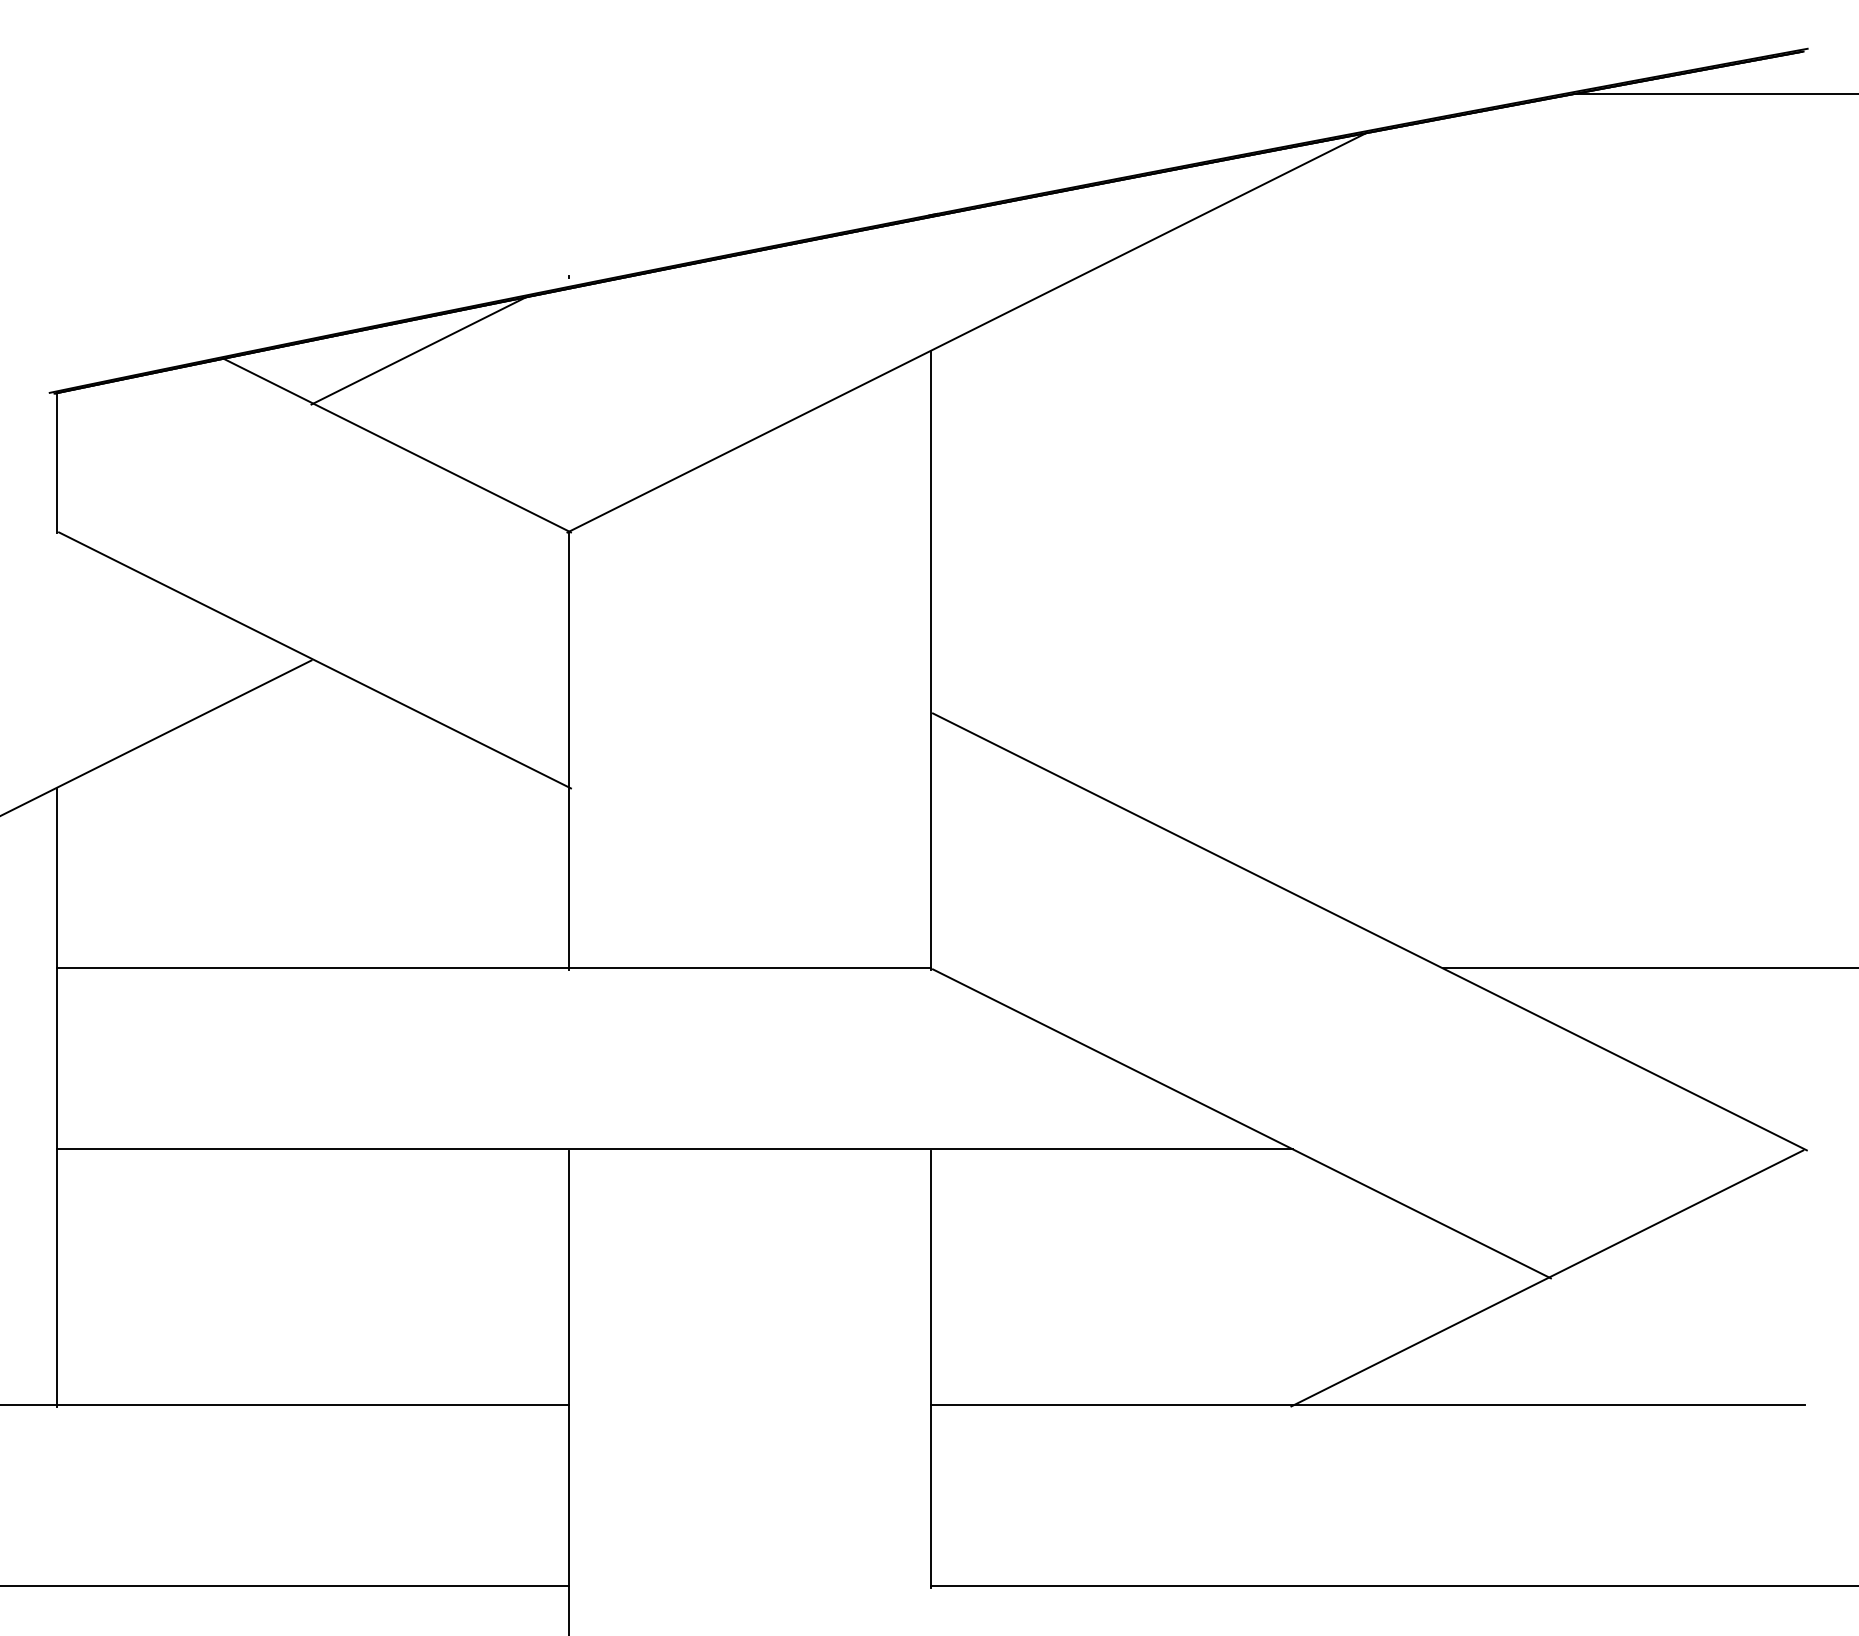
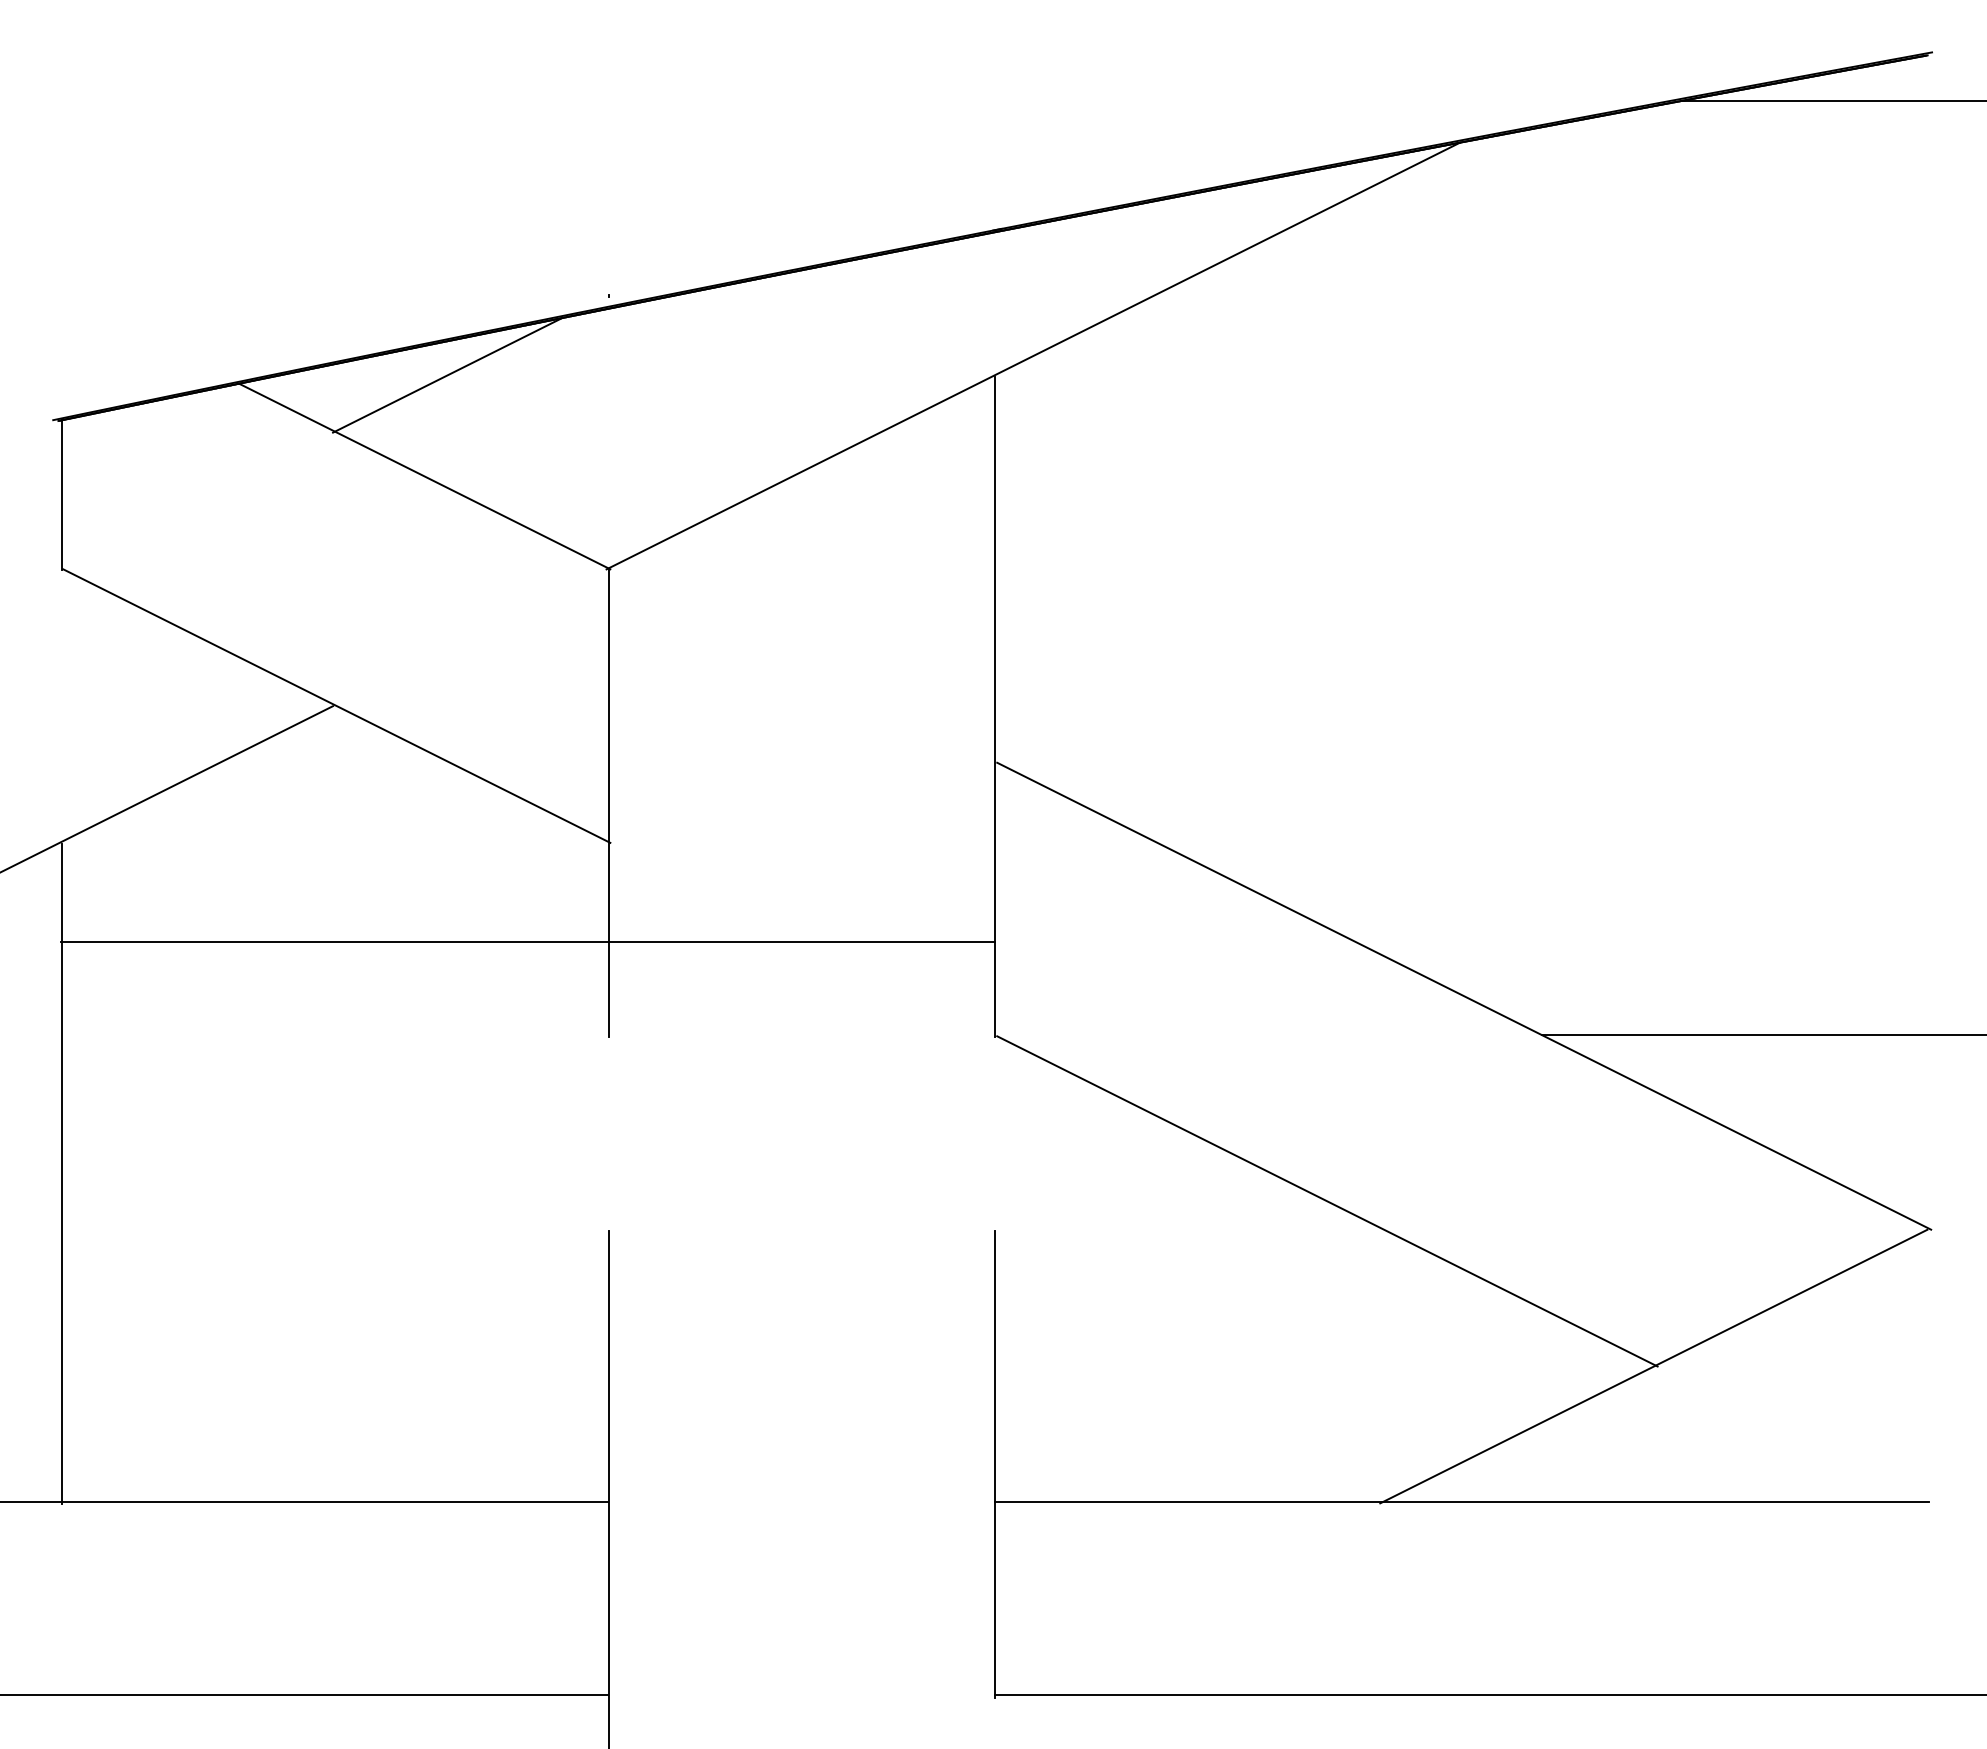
line: (494, 967) -> (528, 941), moved
line: (674, 1149) -> (721, 1228), removed

